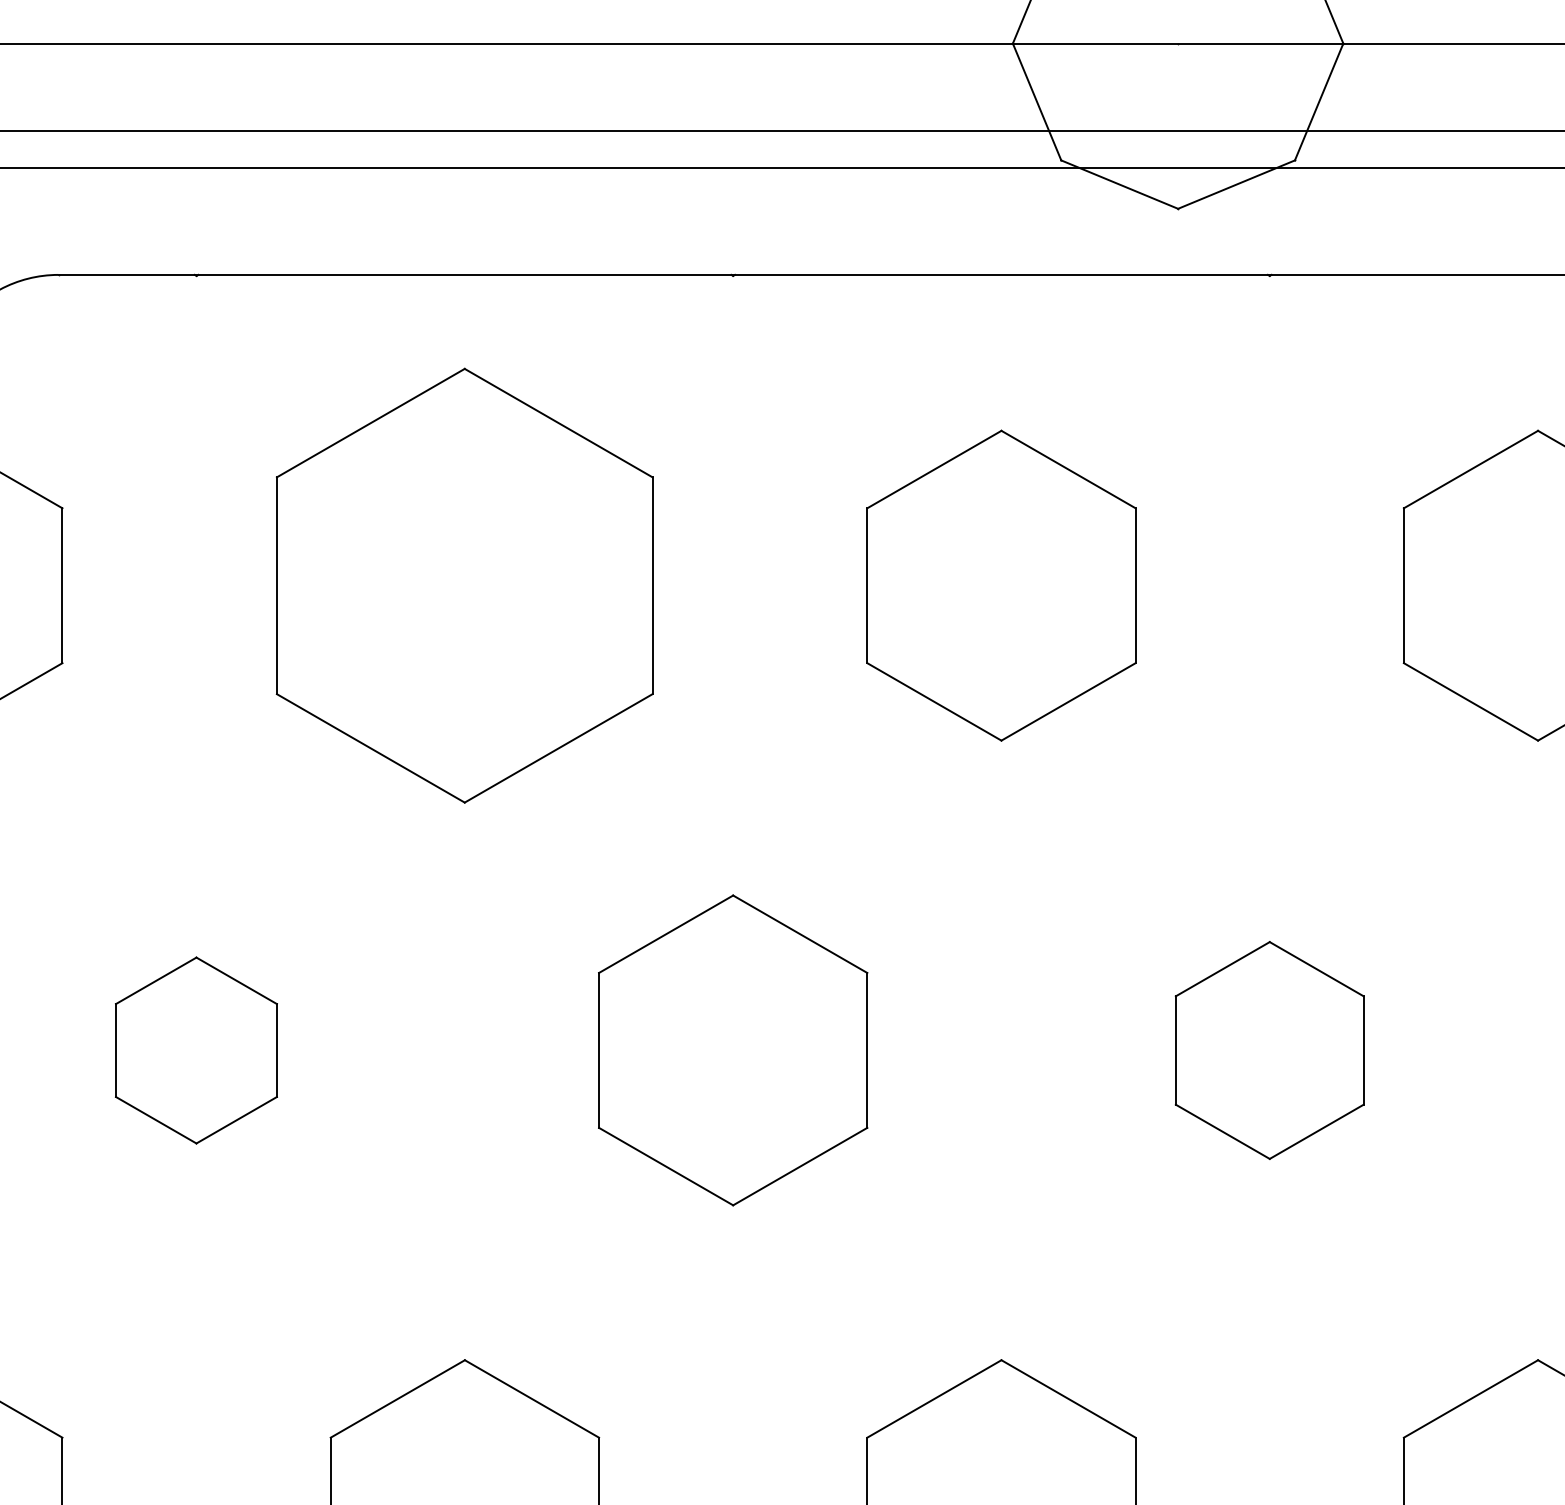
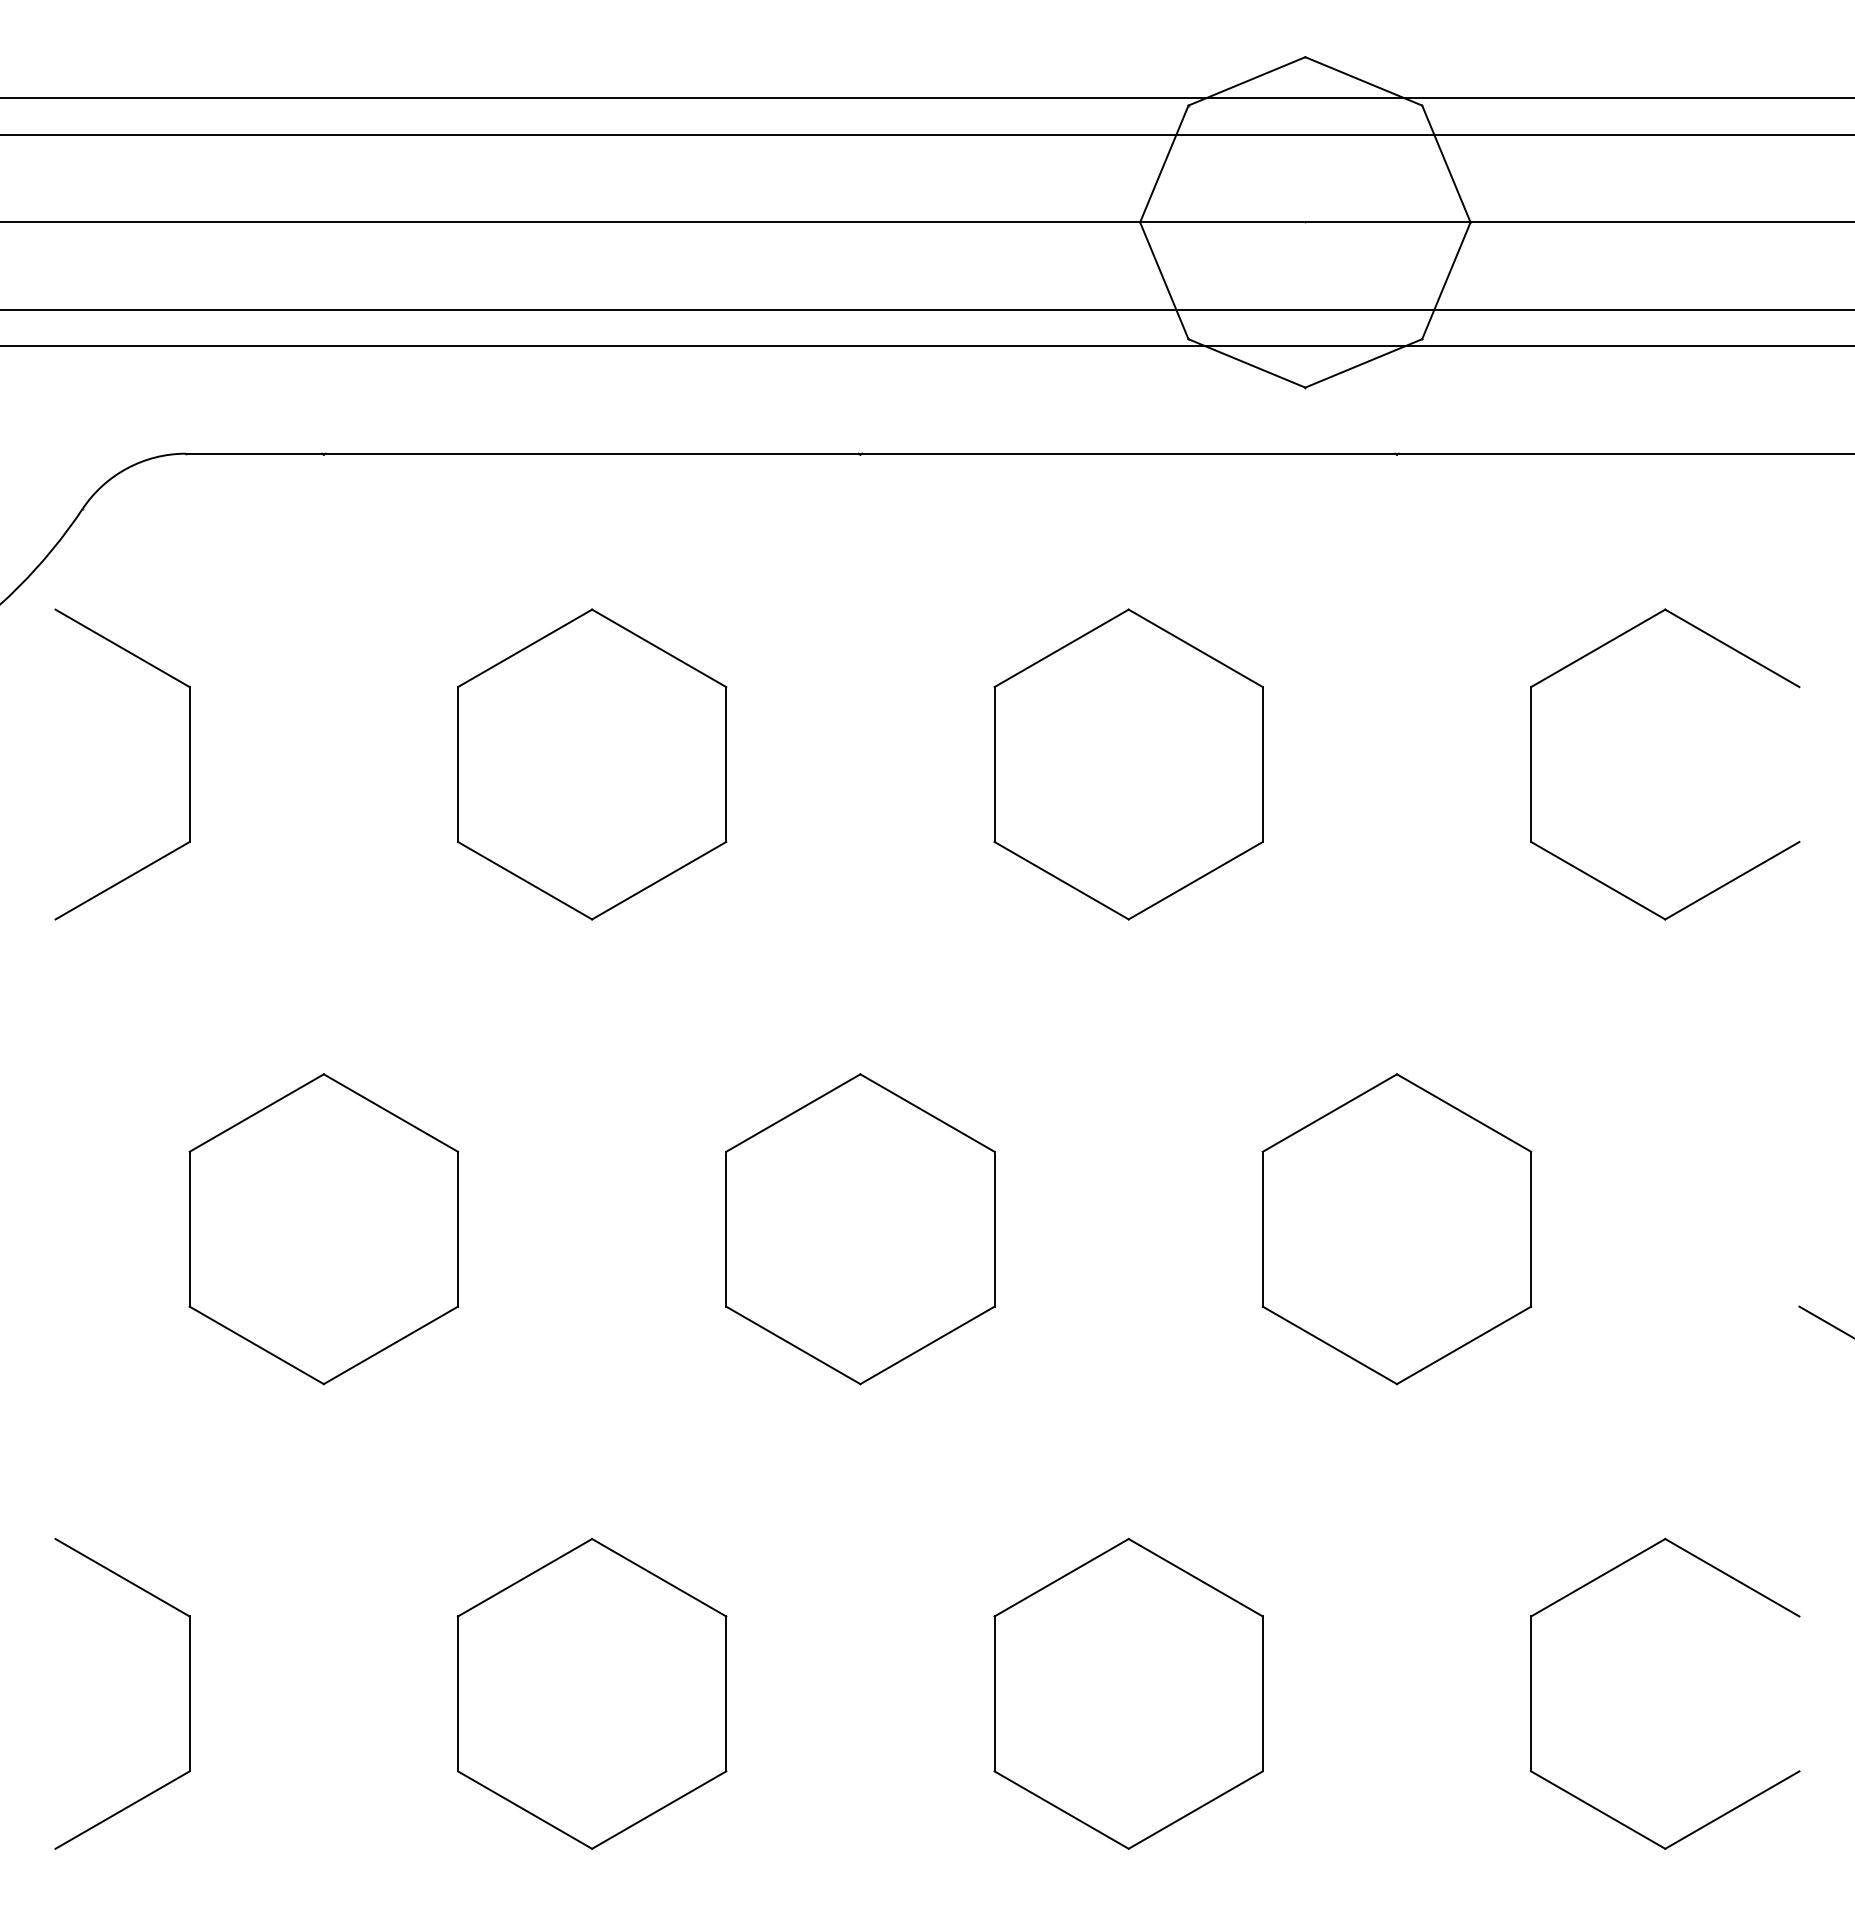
part: (465, 585) -> (592, 764), size x0.71
part: (196, 1050) -> (323, 1229), size x1.67
part: (1269, 1050) -> (1396, 1229), size x1.43

